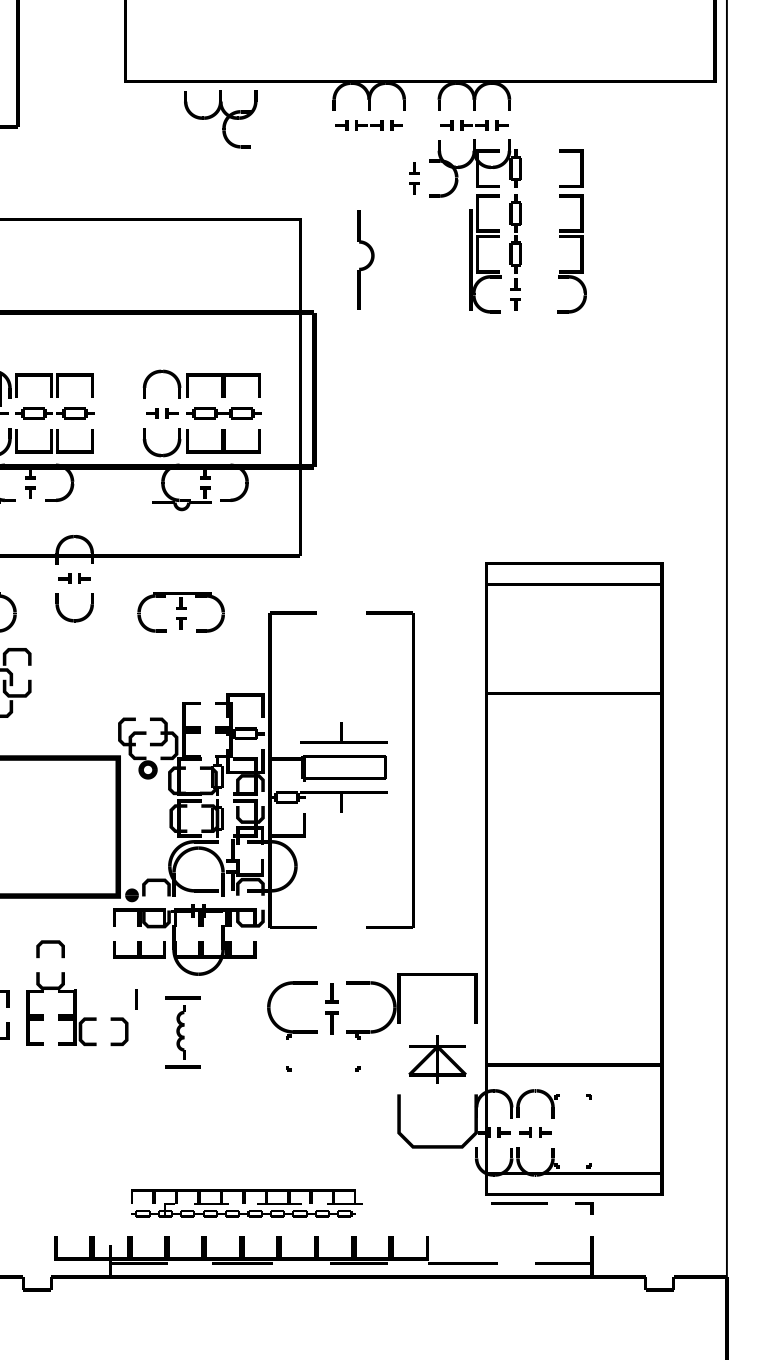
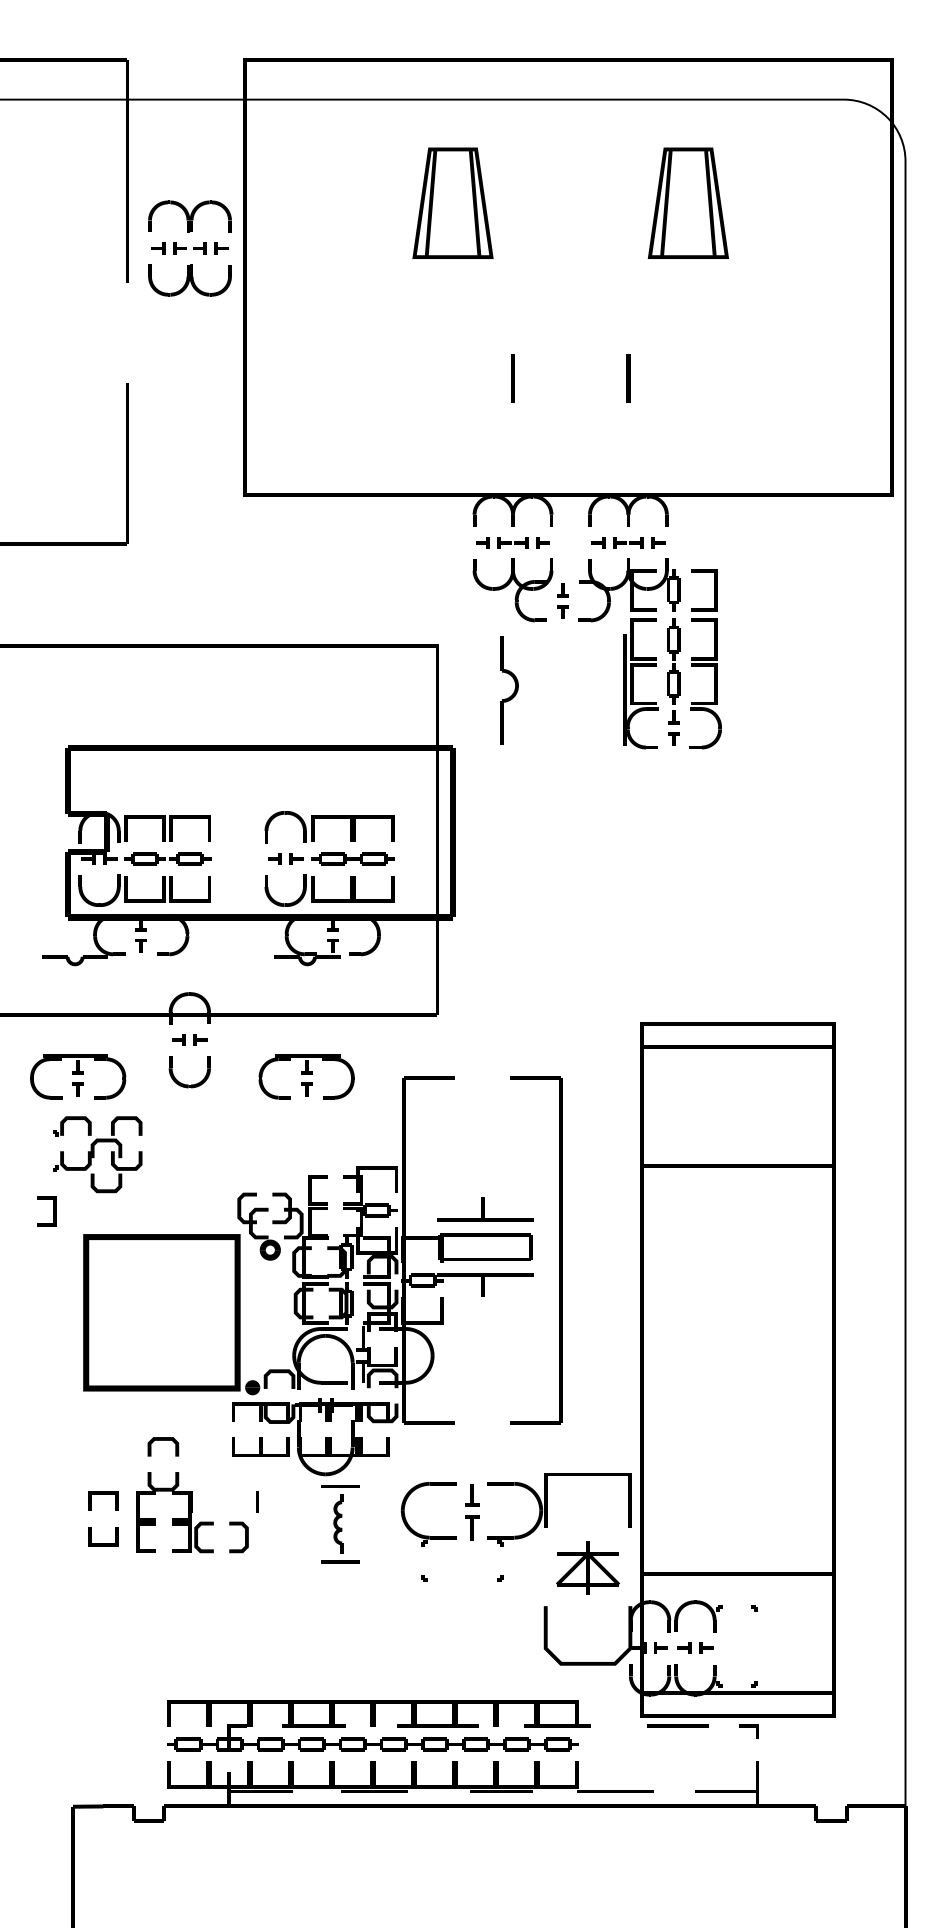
part: (220, 119) -> (512, 590), moved
part: (571, 231) -> (705, 659), moved
part: (182, 1032) -> (340, 1524), moved
part: (246, 1203) -> (378, 1725), size x1.67

